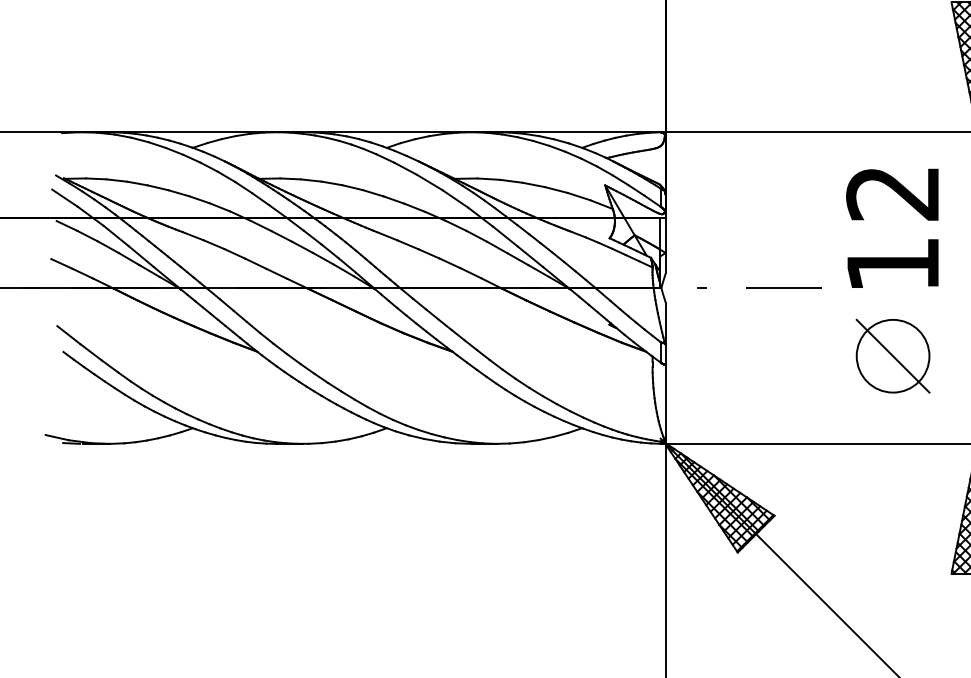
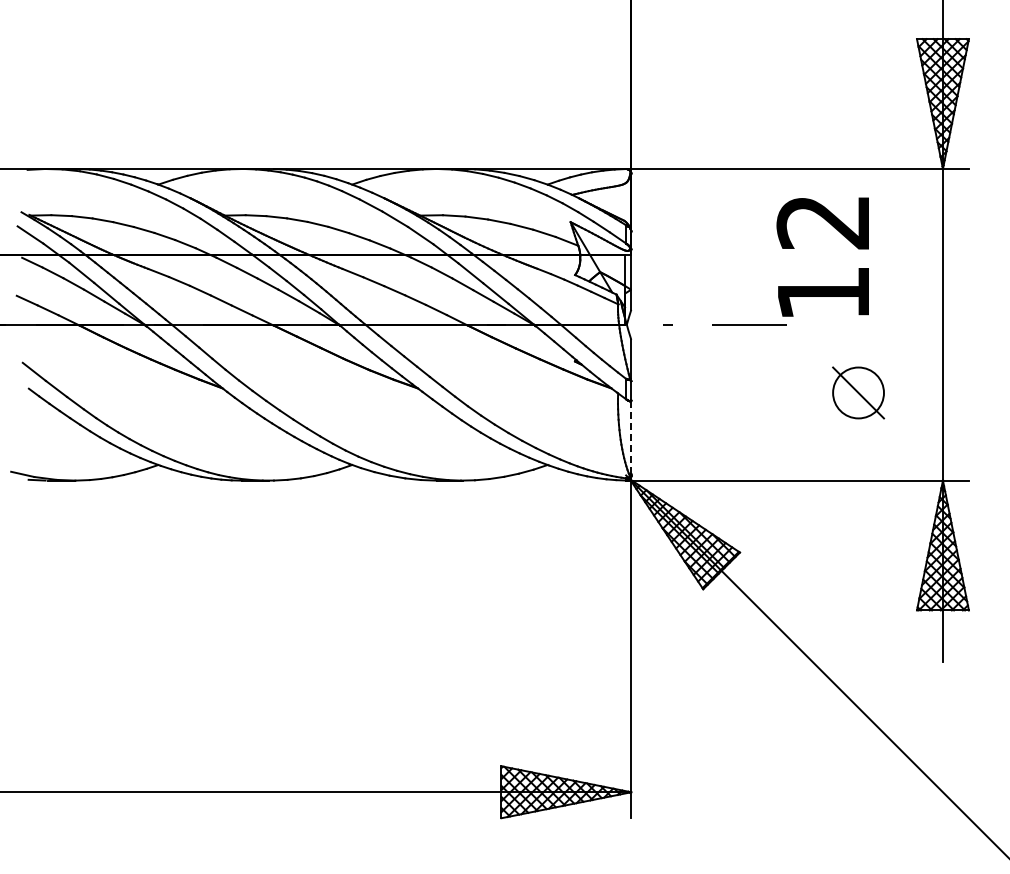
text: (892, 227) -> (822, 256), moved
part: (893, 355) -> (858, 392), size x0.7
line: (666, 400) -> (631, 437), solid -> dashed

